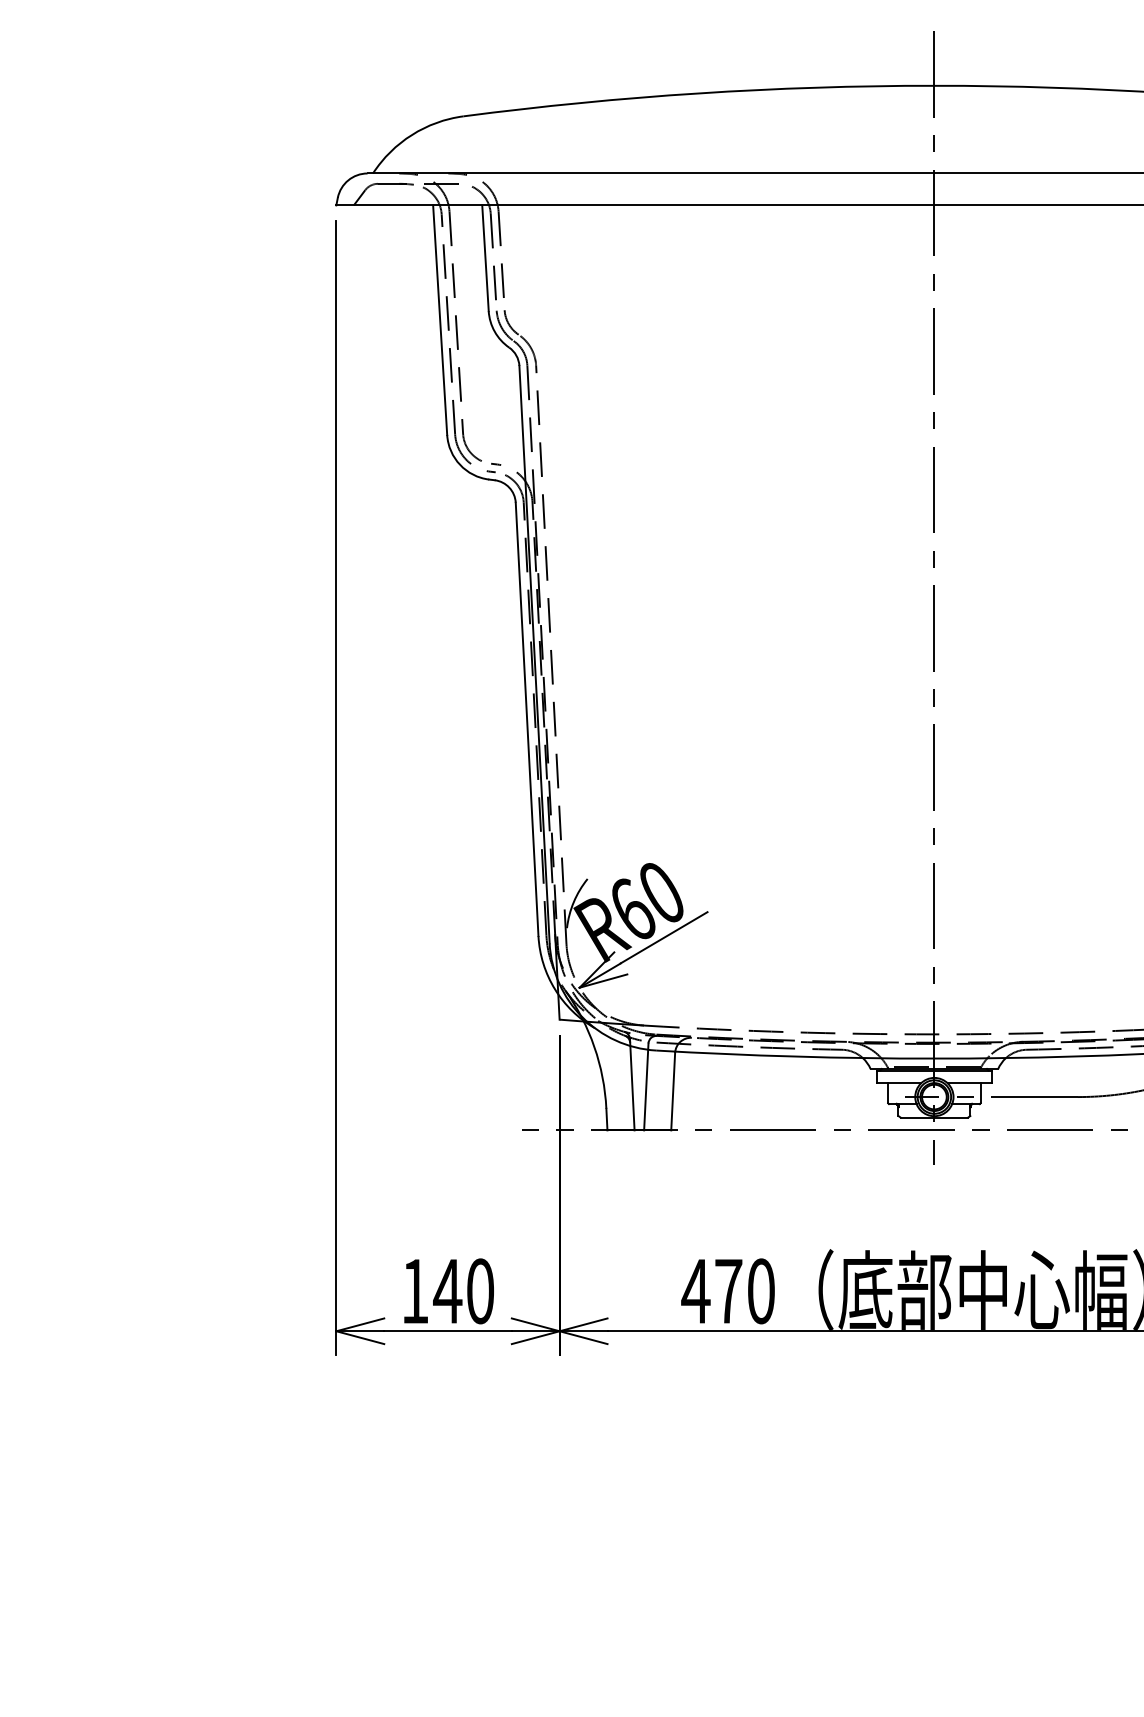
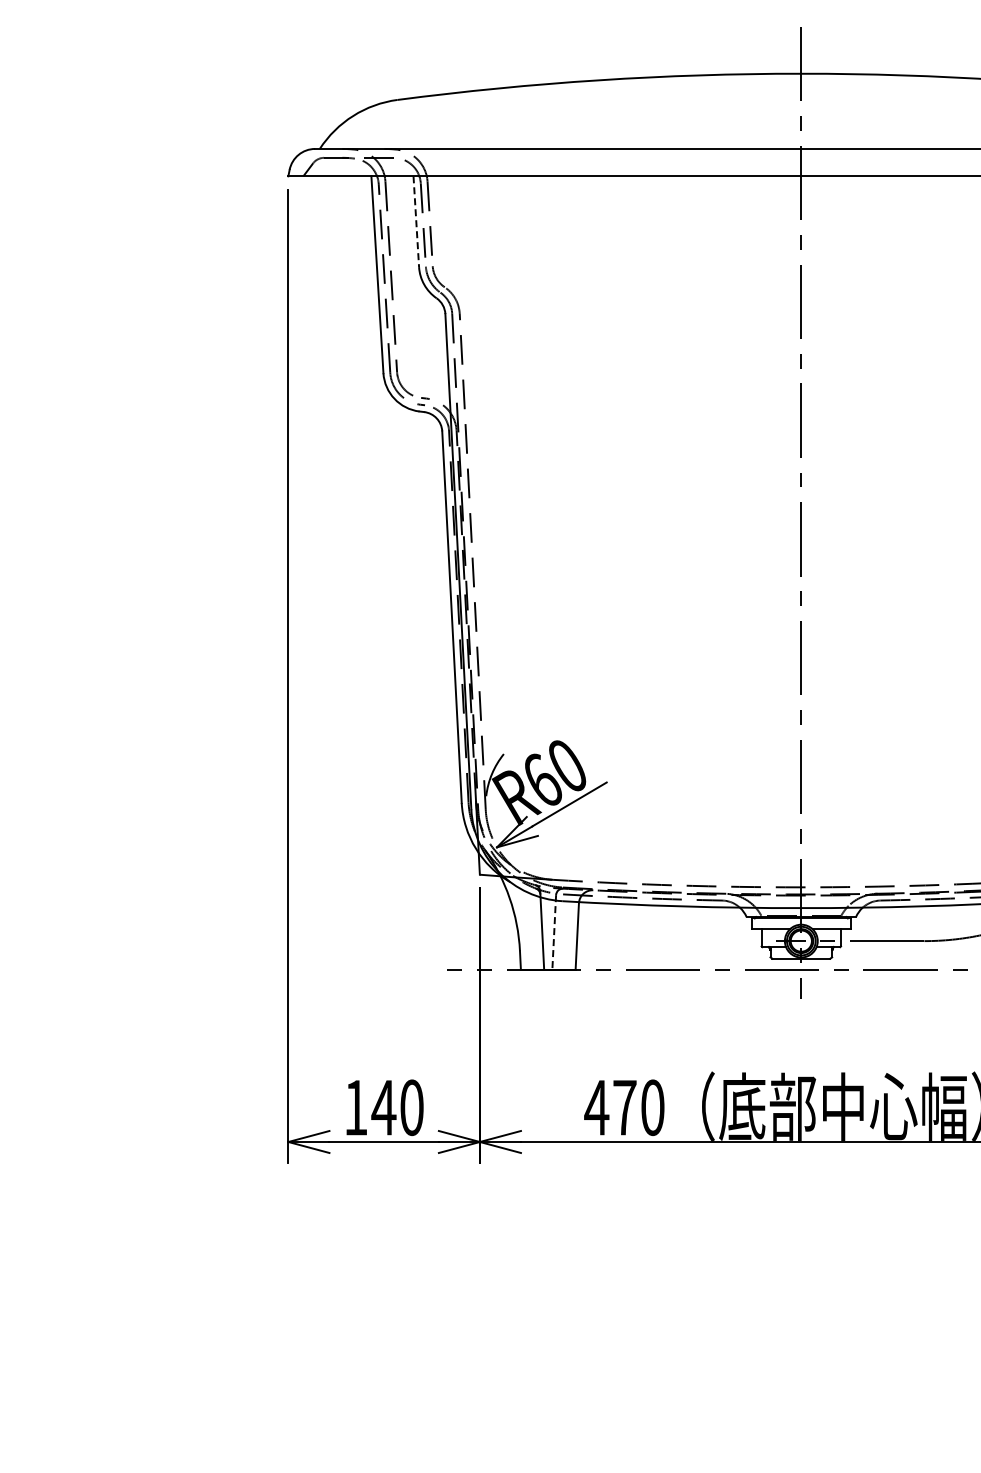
line: (485, 259) -> (416, 222), solid -> dashed
line: (646, 1087) -> (554, 932), solid -> dashed

